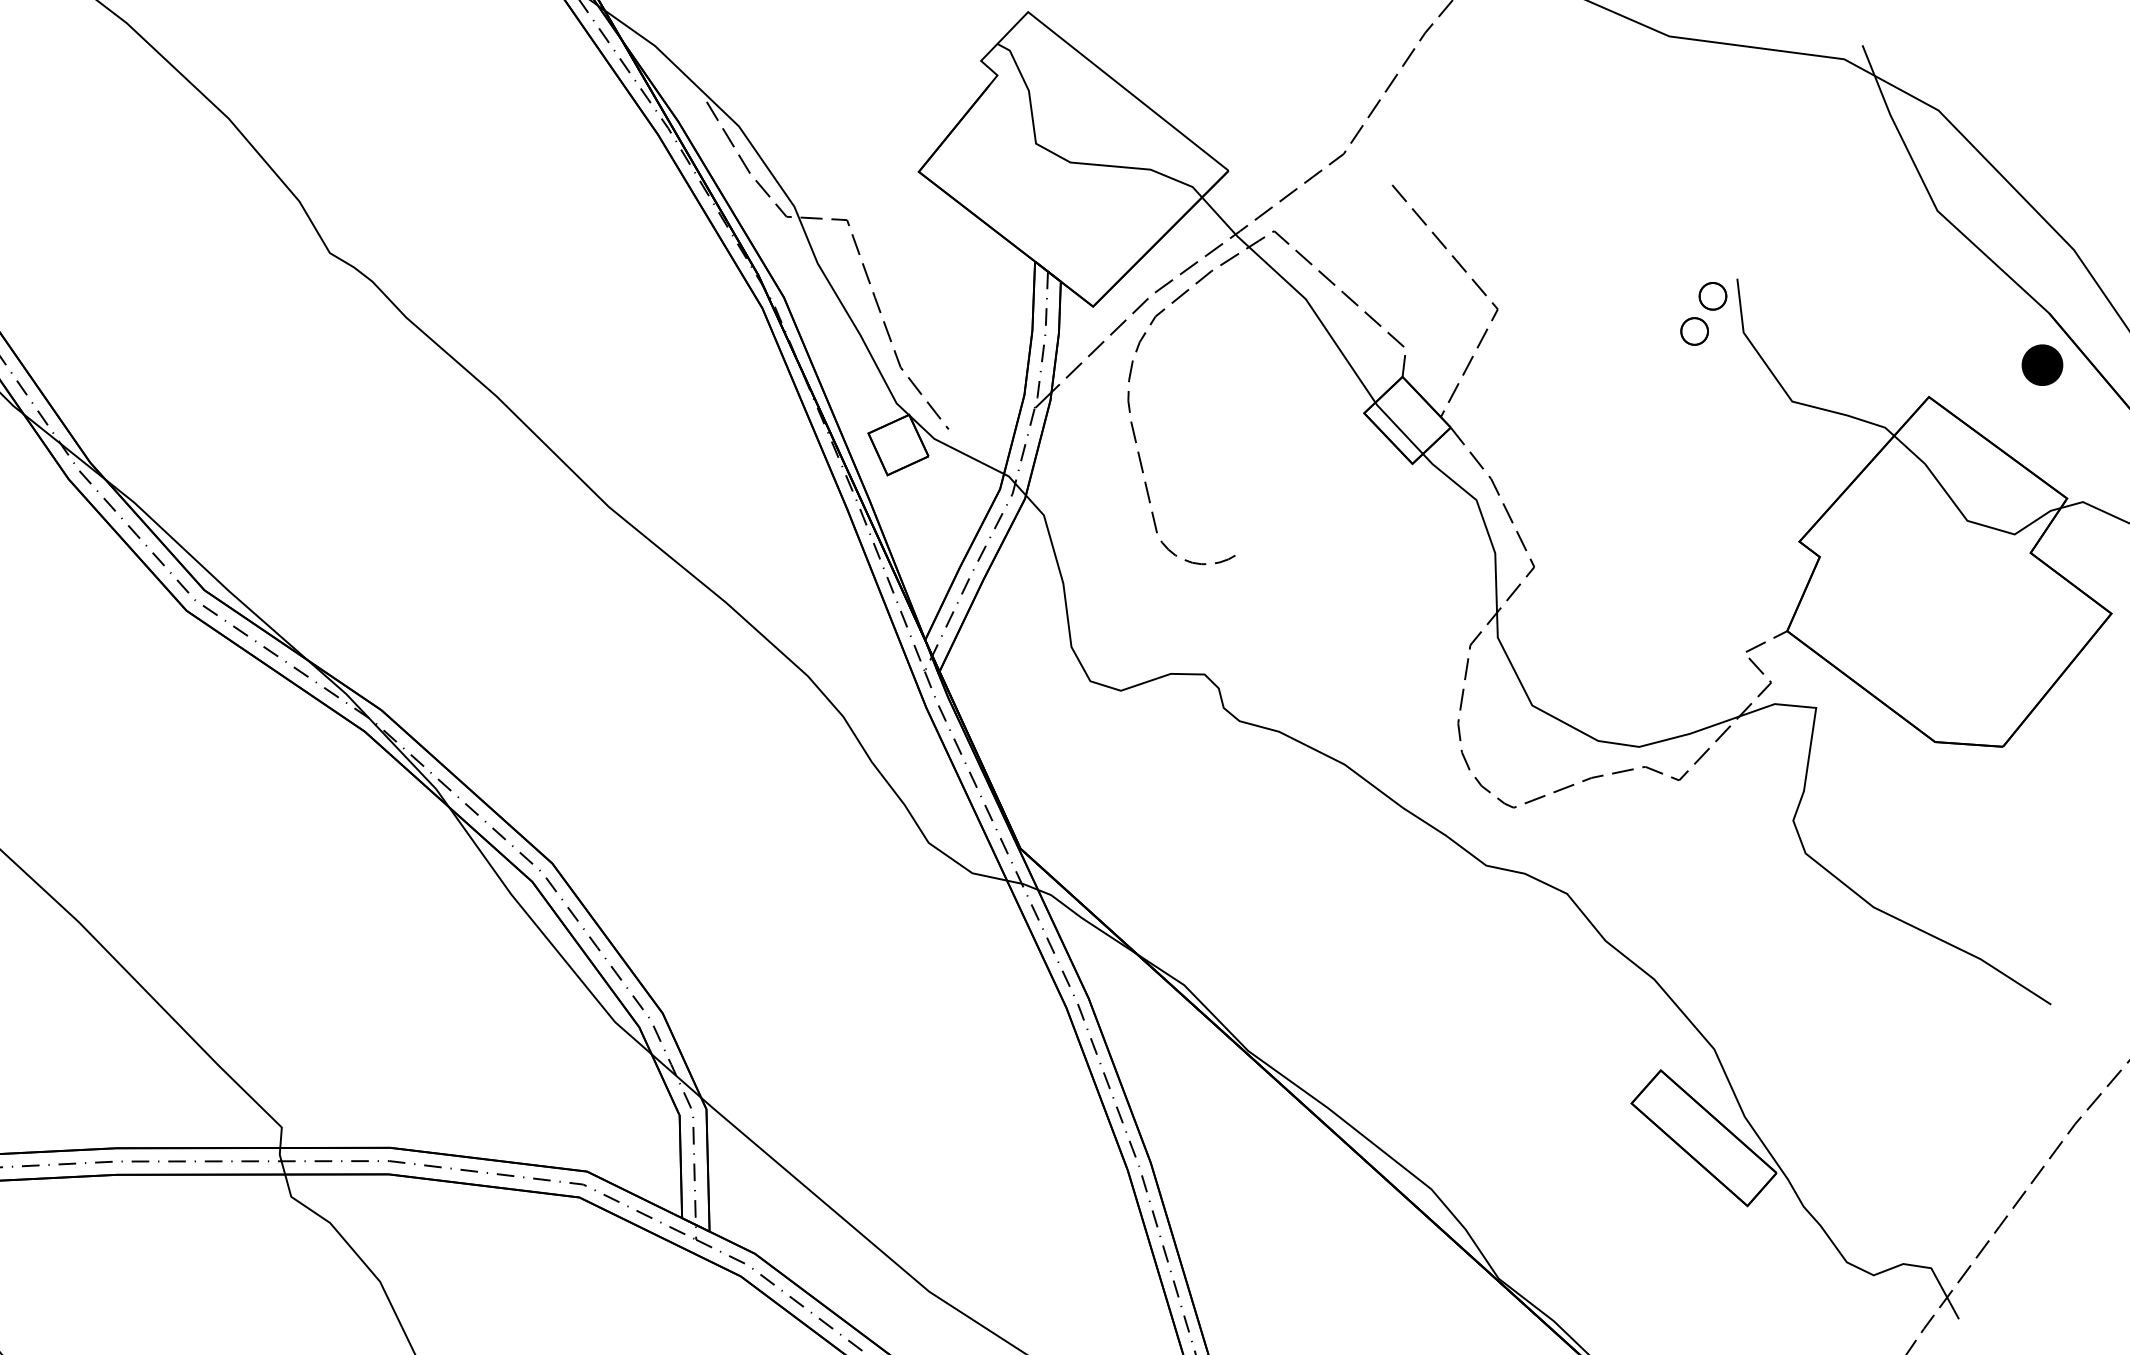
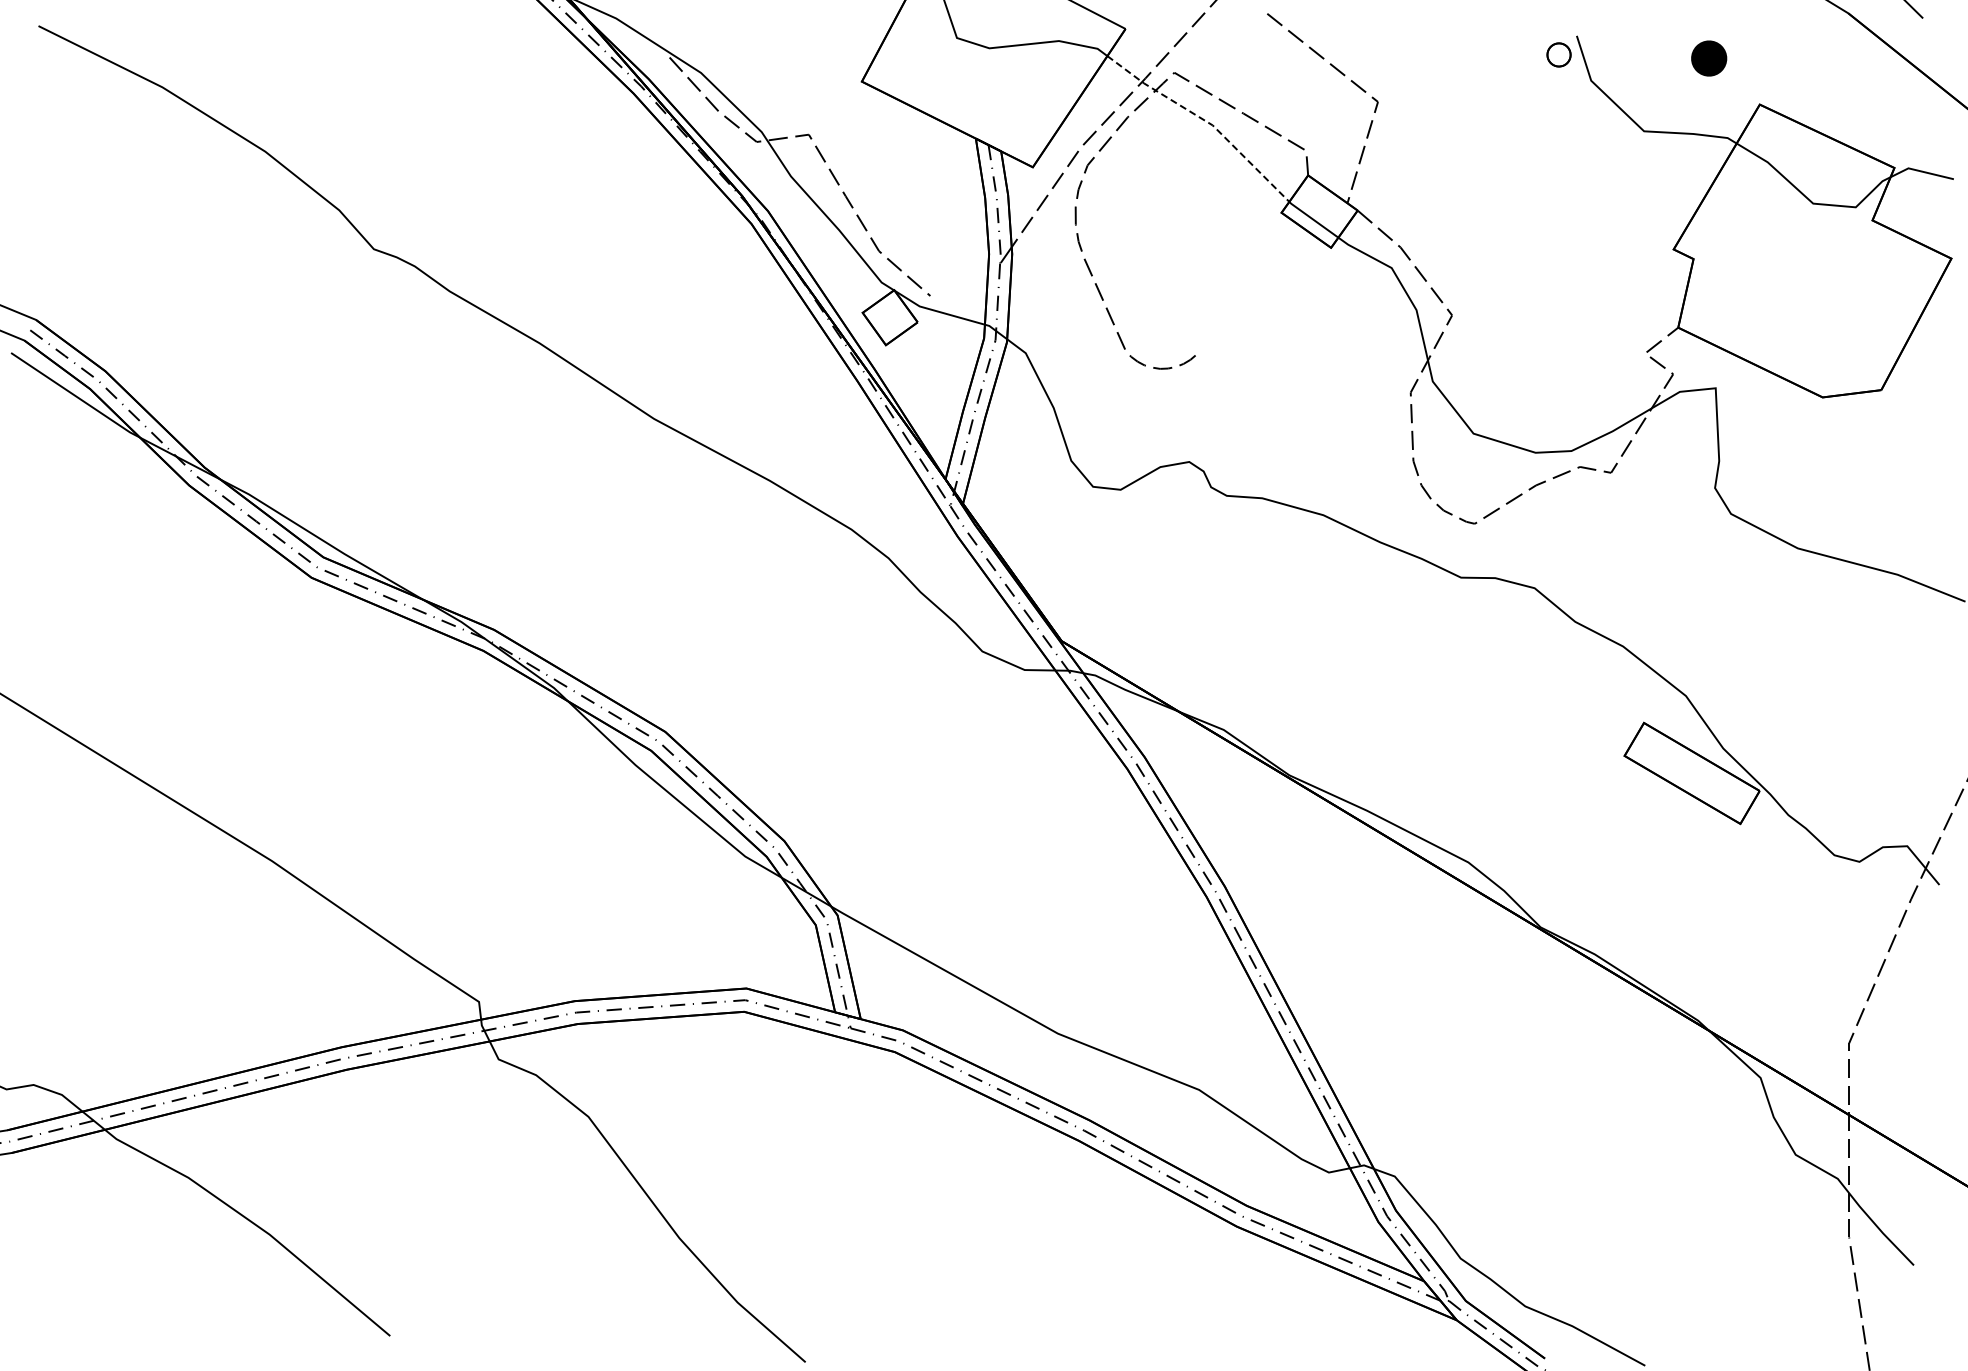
line: (1298, 292) -> (1205, 120), solid -> dashed
part: (1693, 330) -> (1548, 87), removed
part: (2042, 365) -> (1709, 58), moved

